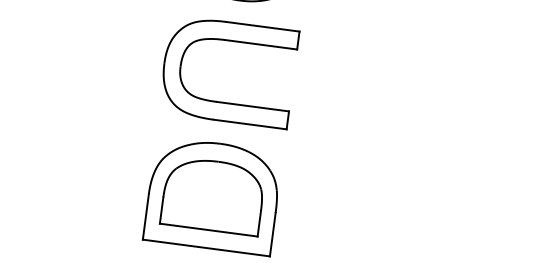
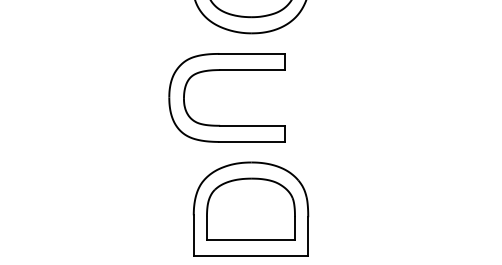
part: (231, 41) -> (226, 70), moved

